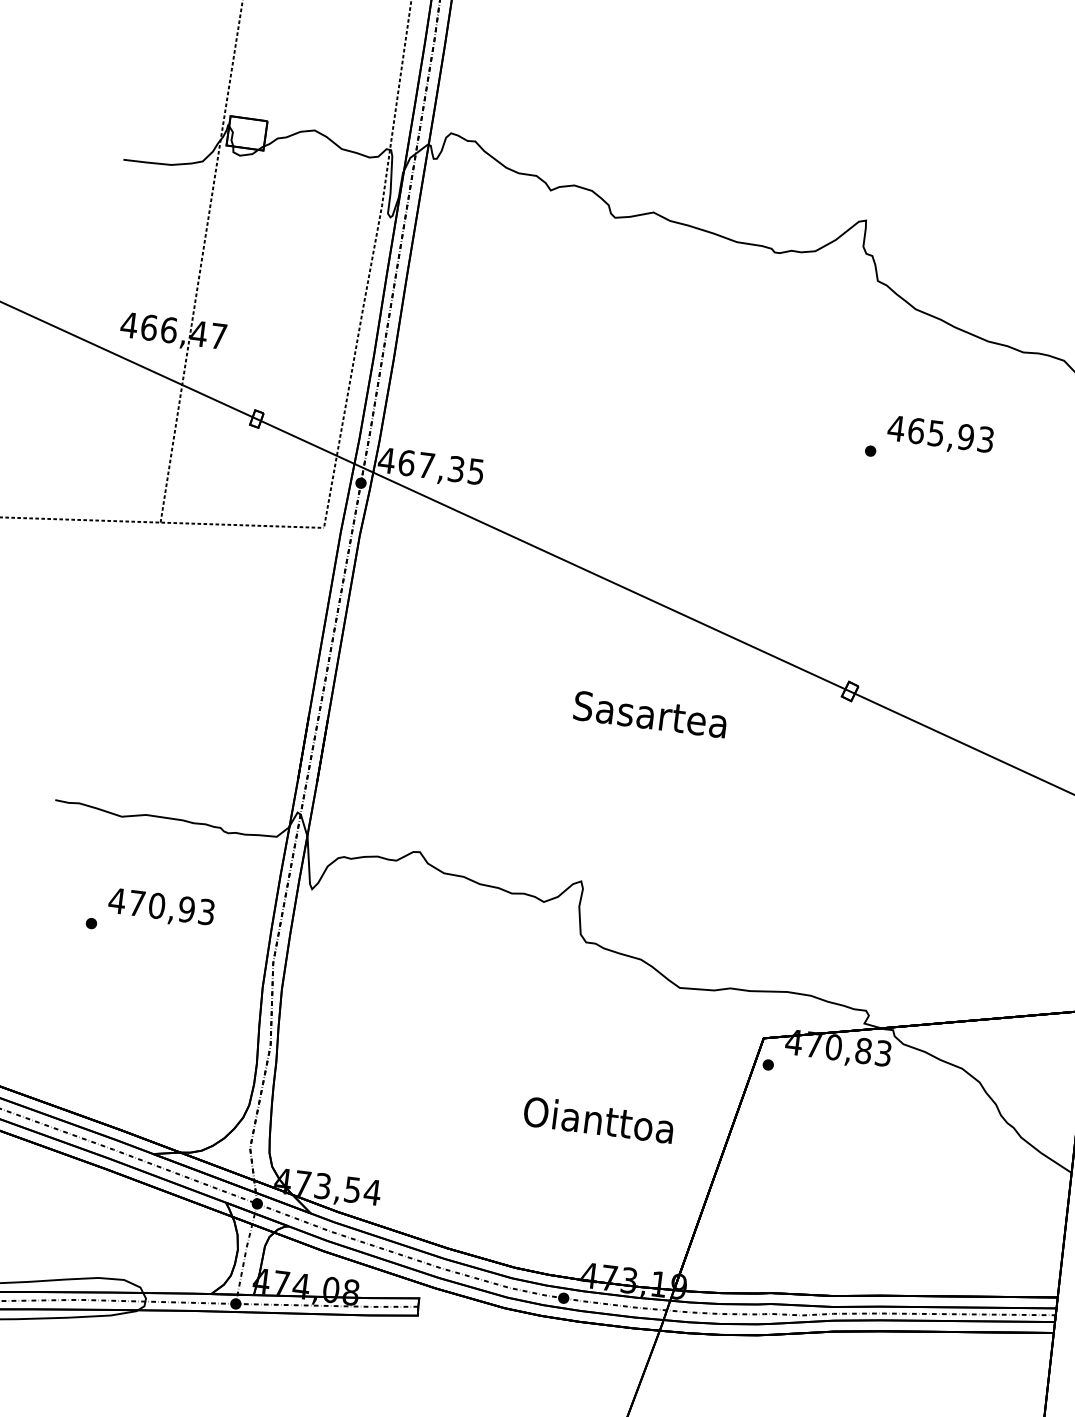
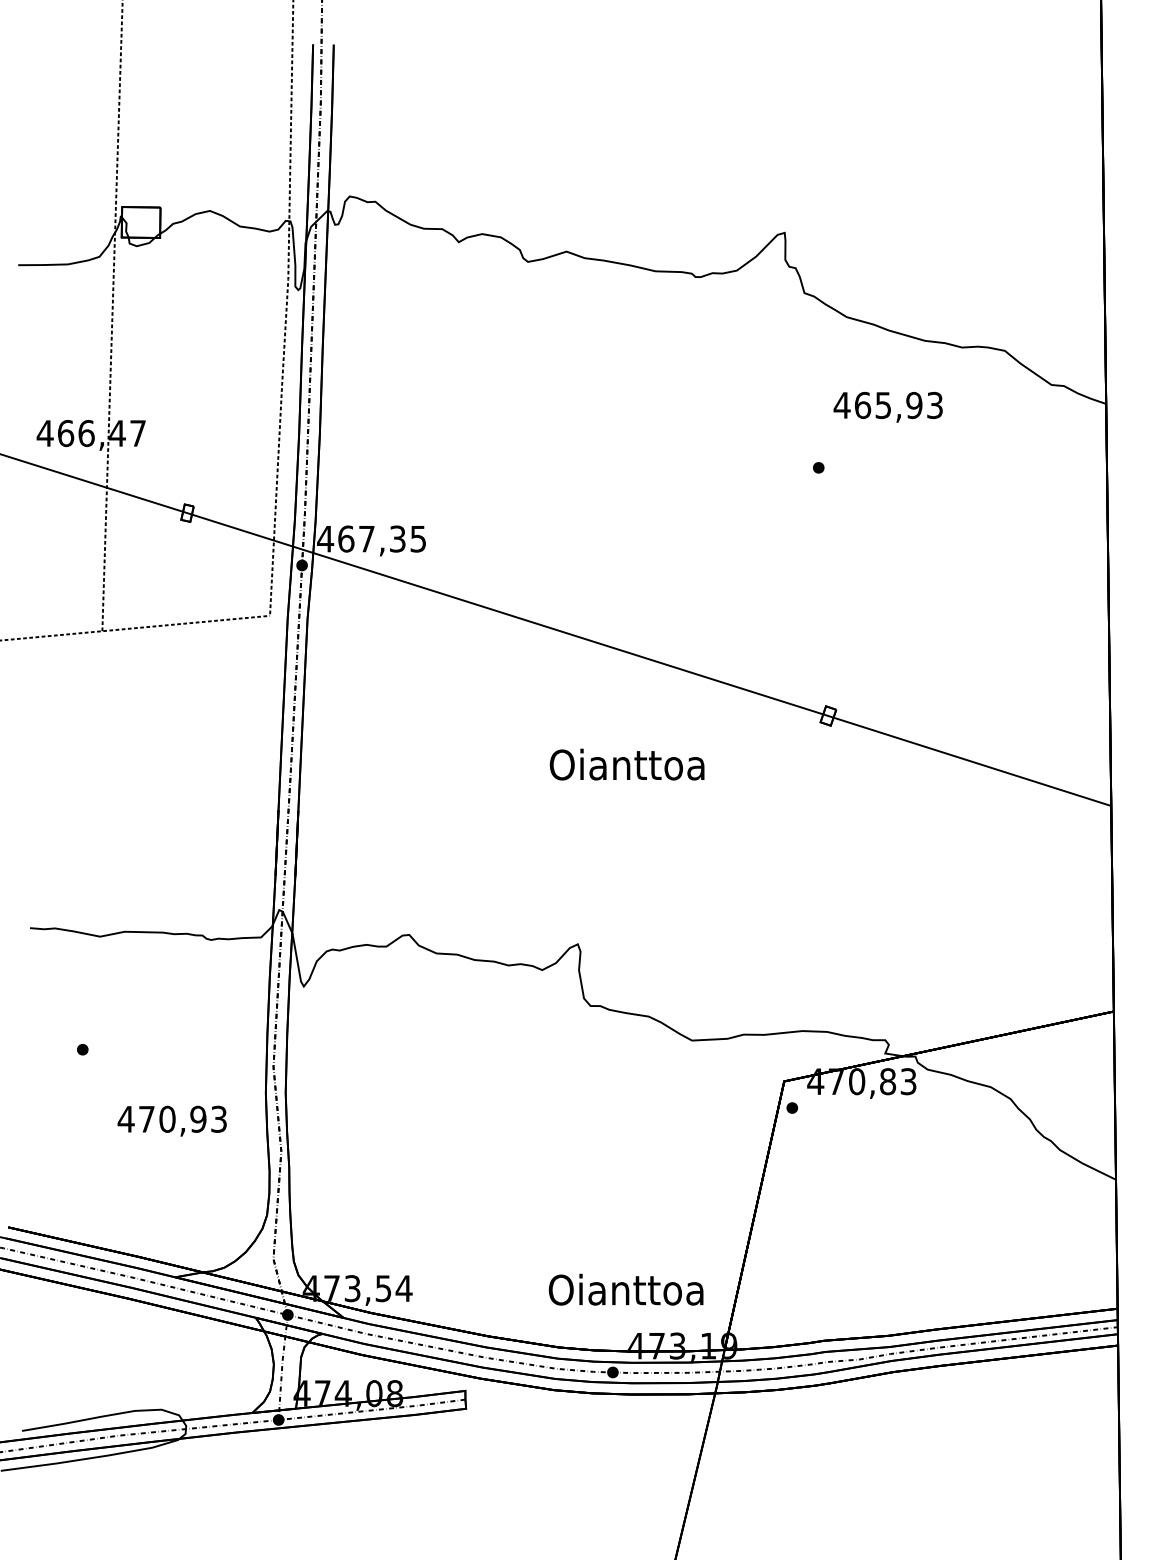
text: (939, 434) -> (887, 406), moved
text: (650, 714) -> (627, 764), Sasartea -> Oianttoa
text: (160, 907) -> (171, 1120), moved
text: (598, 1119) -> (625, 1289), moved

